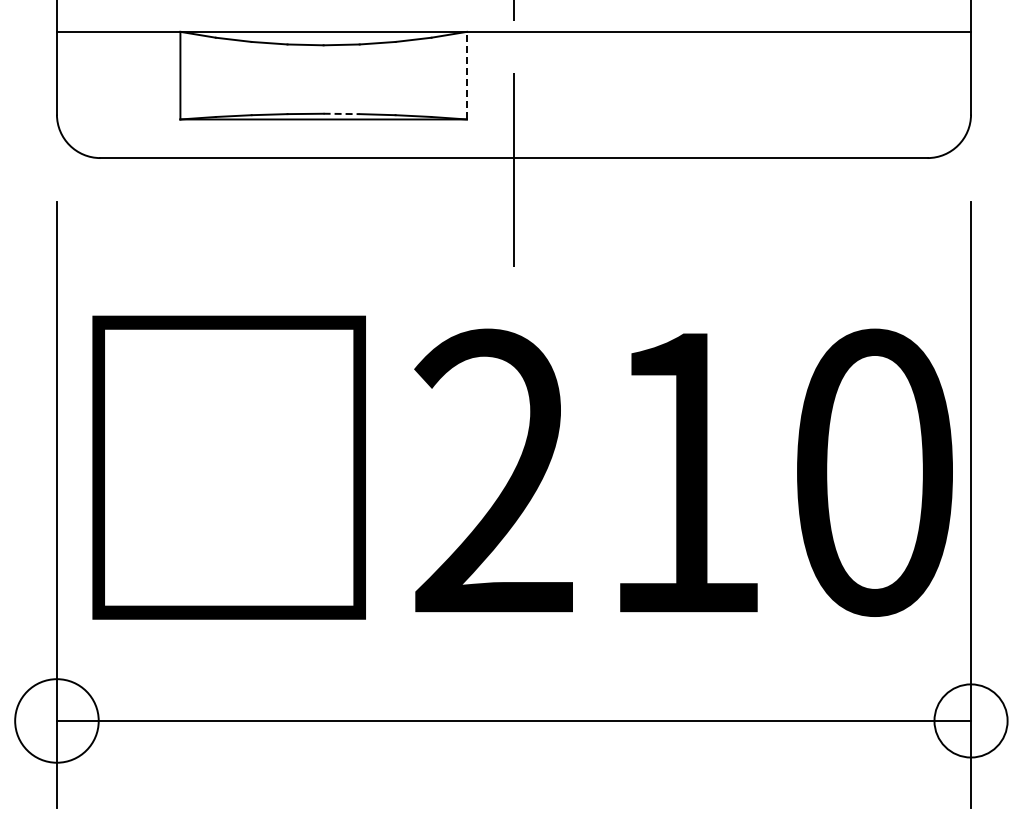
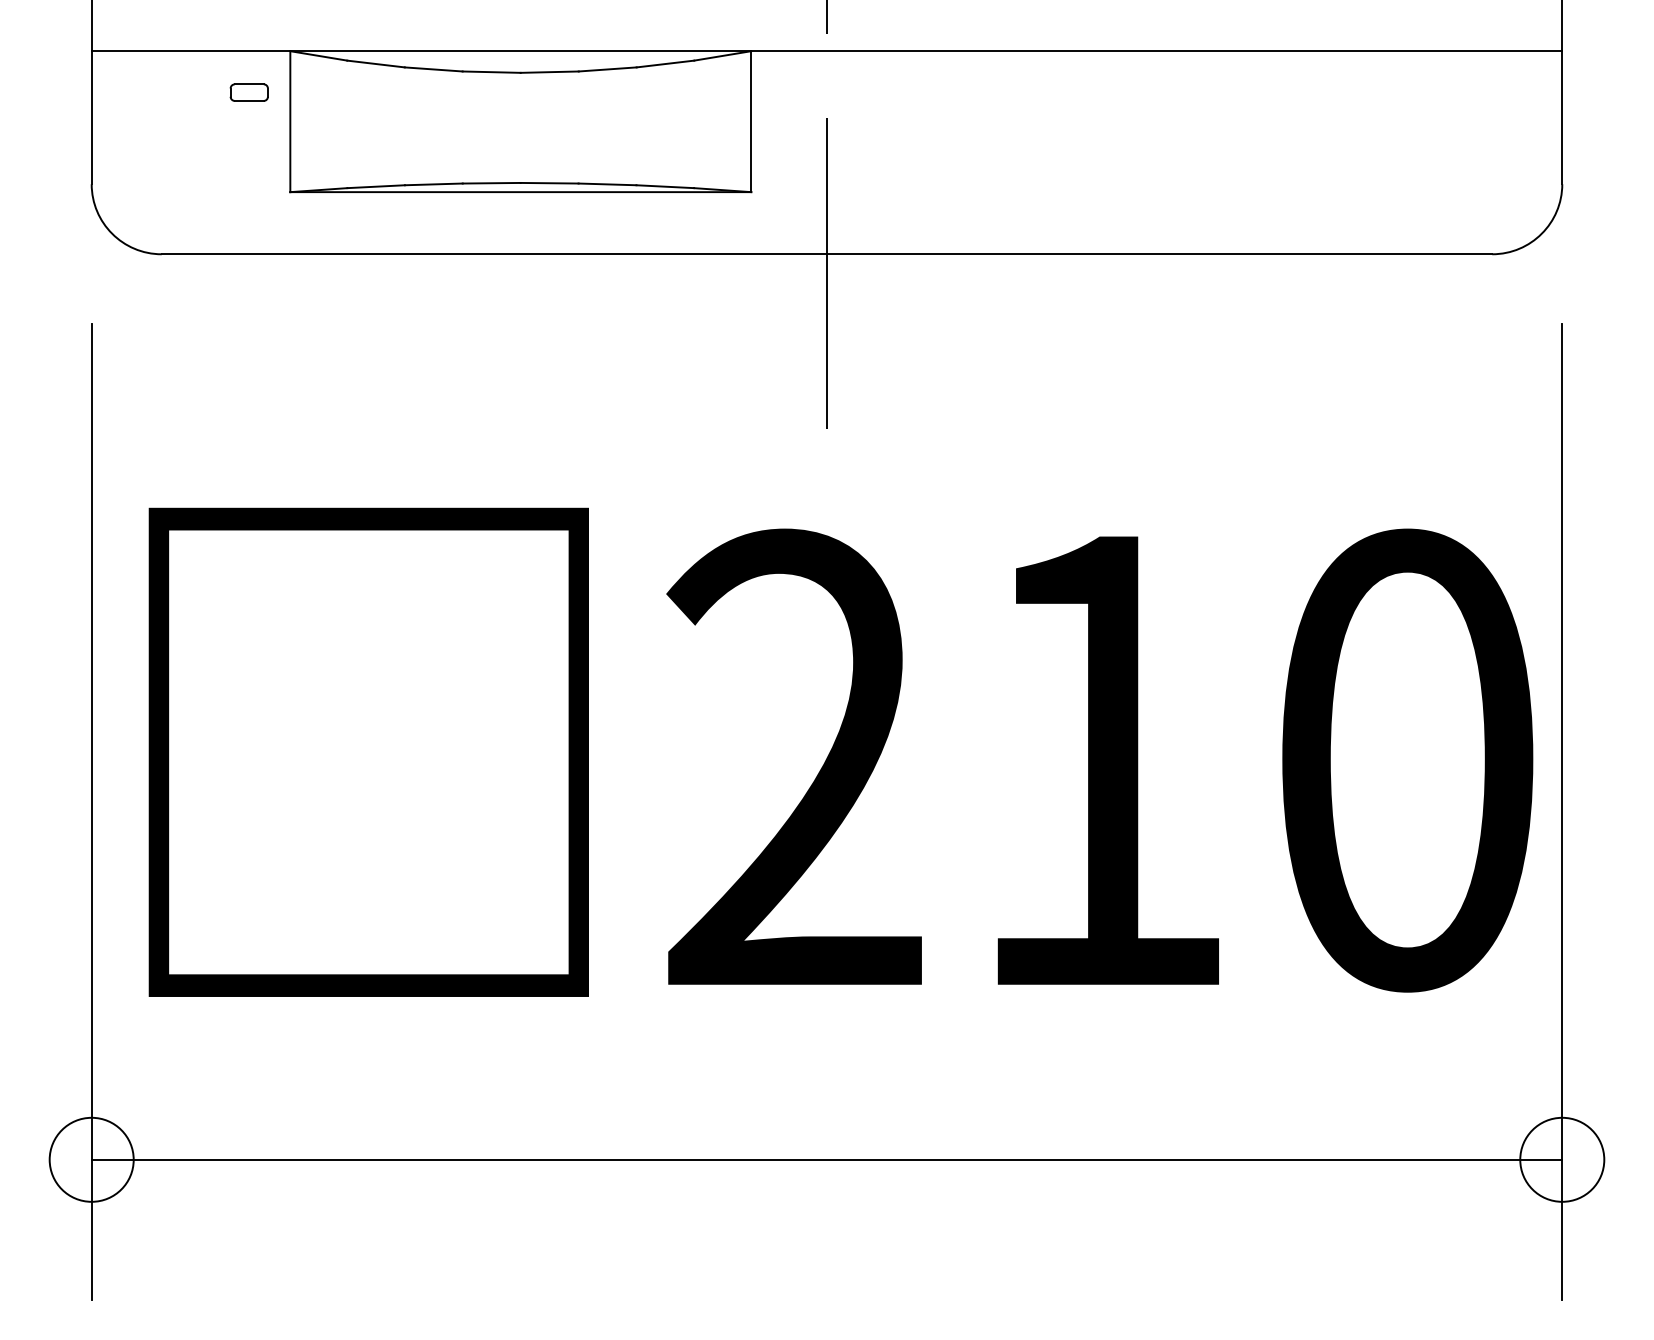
part: (154, 57) -> (248, 92), added
line: (466, 75) -> (750, 121), dashed -> solid
line: (342, 113) -> (551, 182), dashed -> solid
circle: (56, 720) -> (90, 1159), size x0.62
circle: (970, 720) -> (1561, 1159), size x0.71

